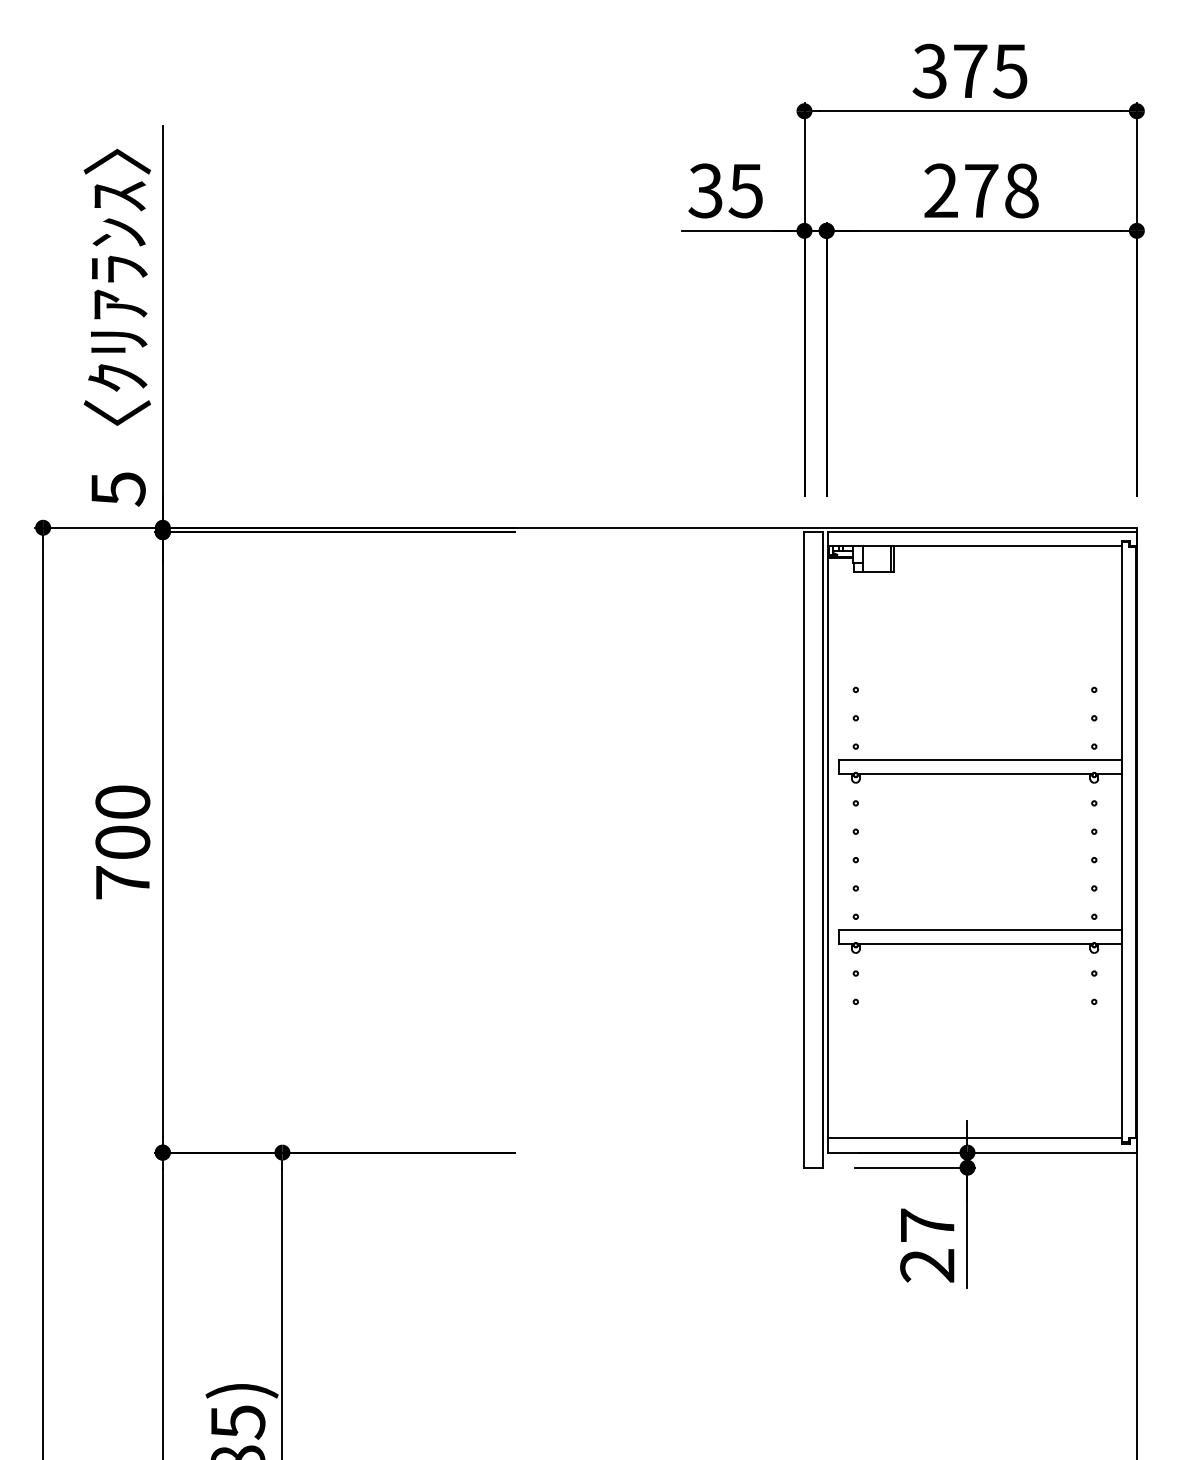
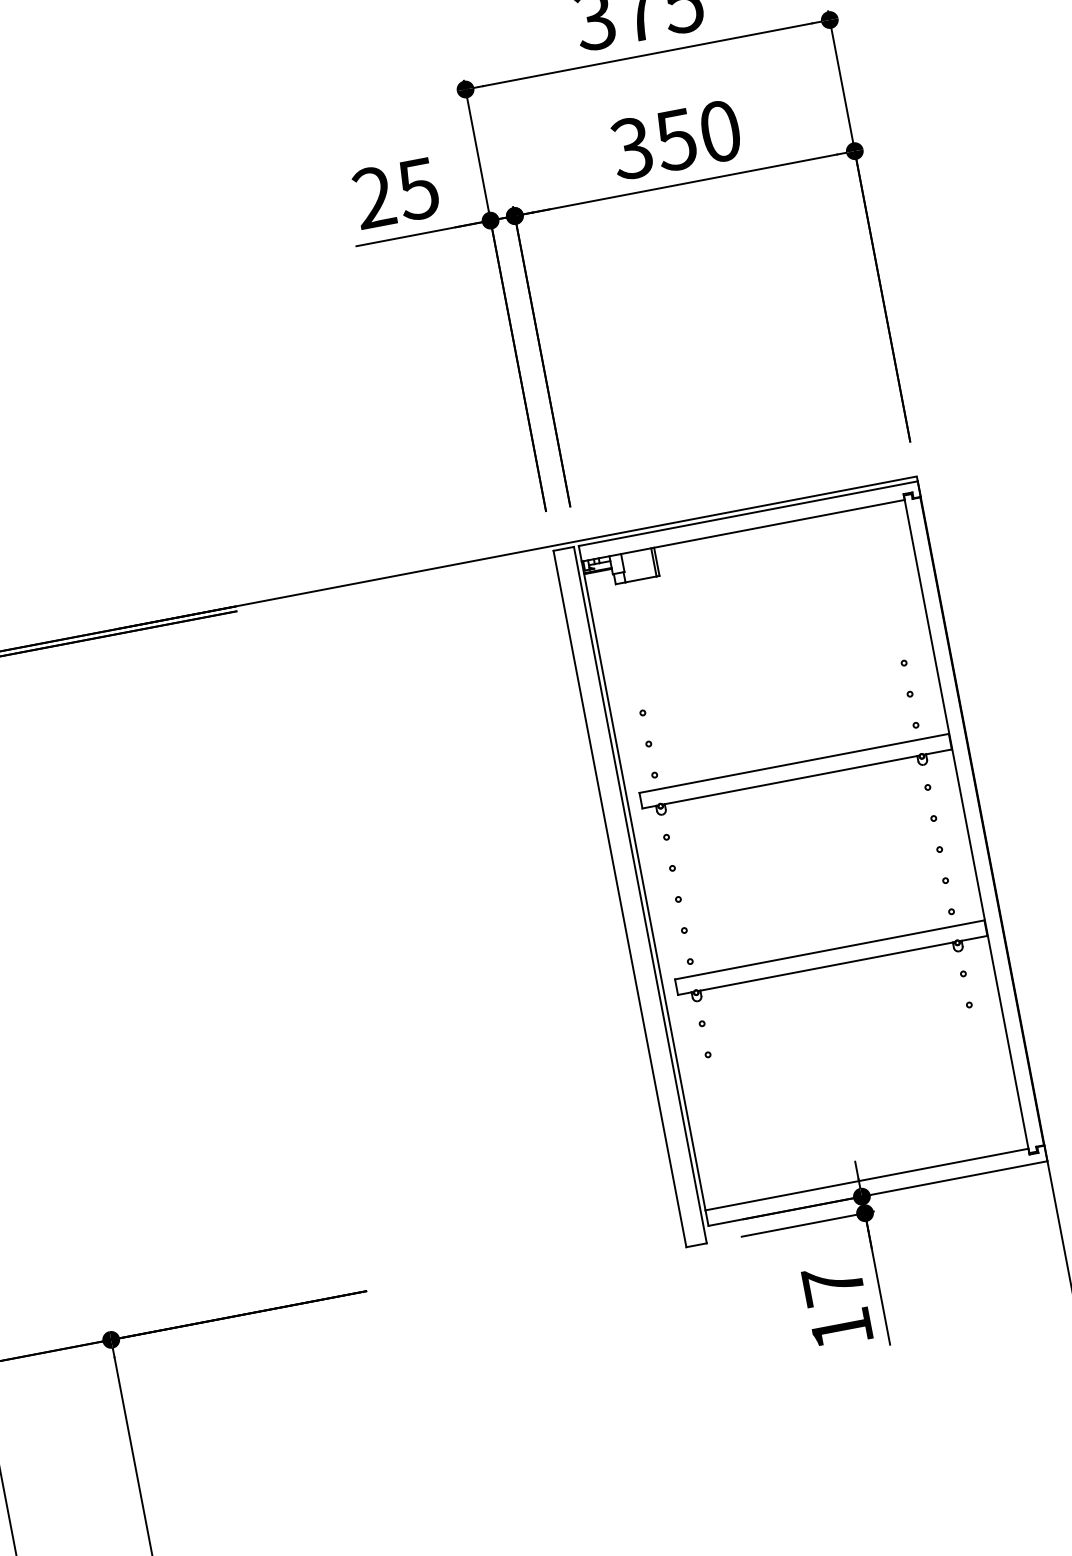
text: (705, 190) -> (373, 197), 35 -> 25
text: (980, 190) -> (675, 139), 278 -> 350
text: (927, 1265) -> (841, 1328), 27 -> 17

